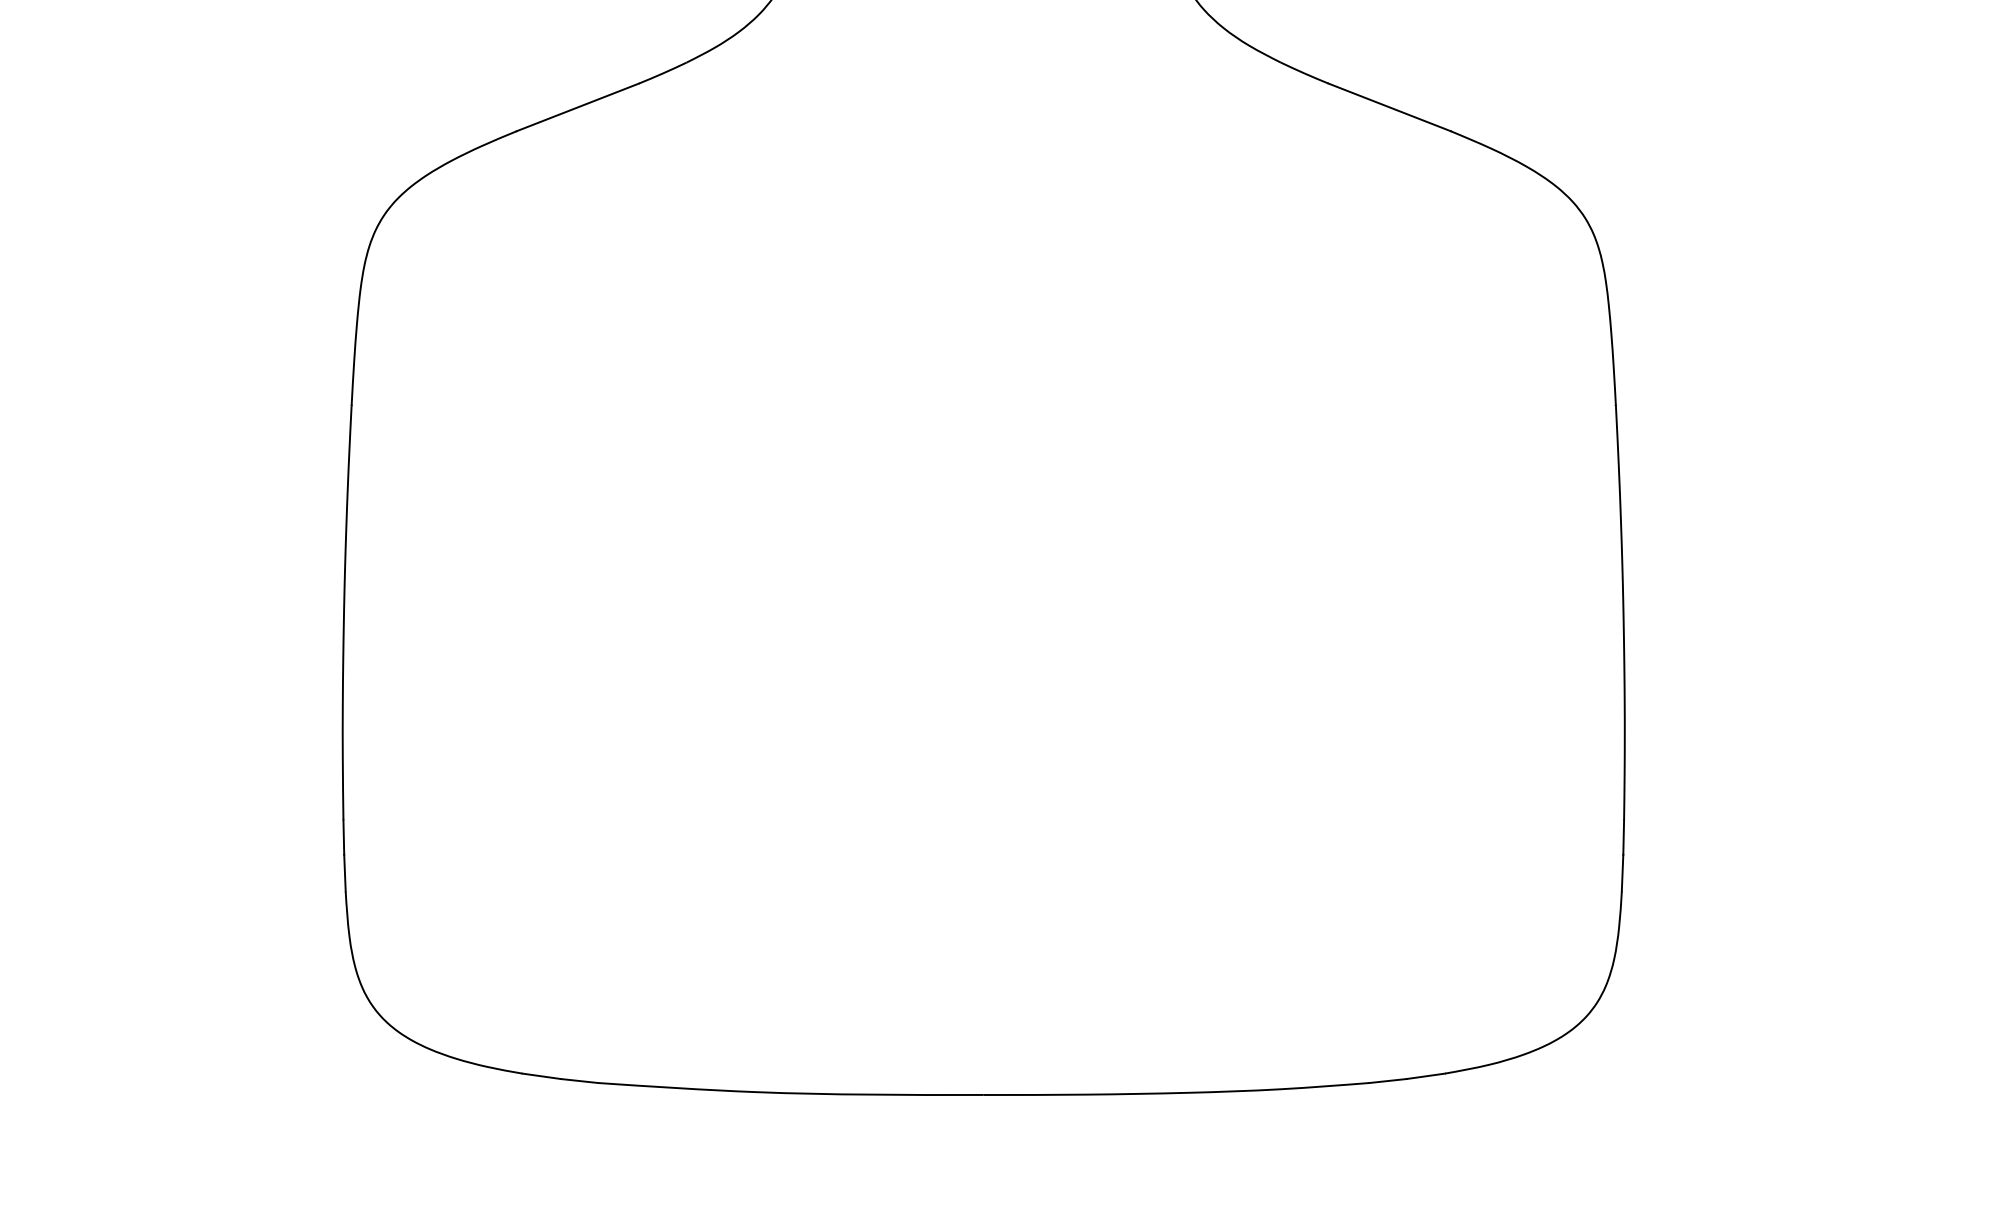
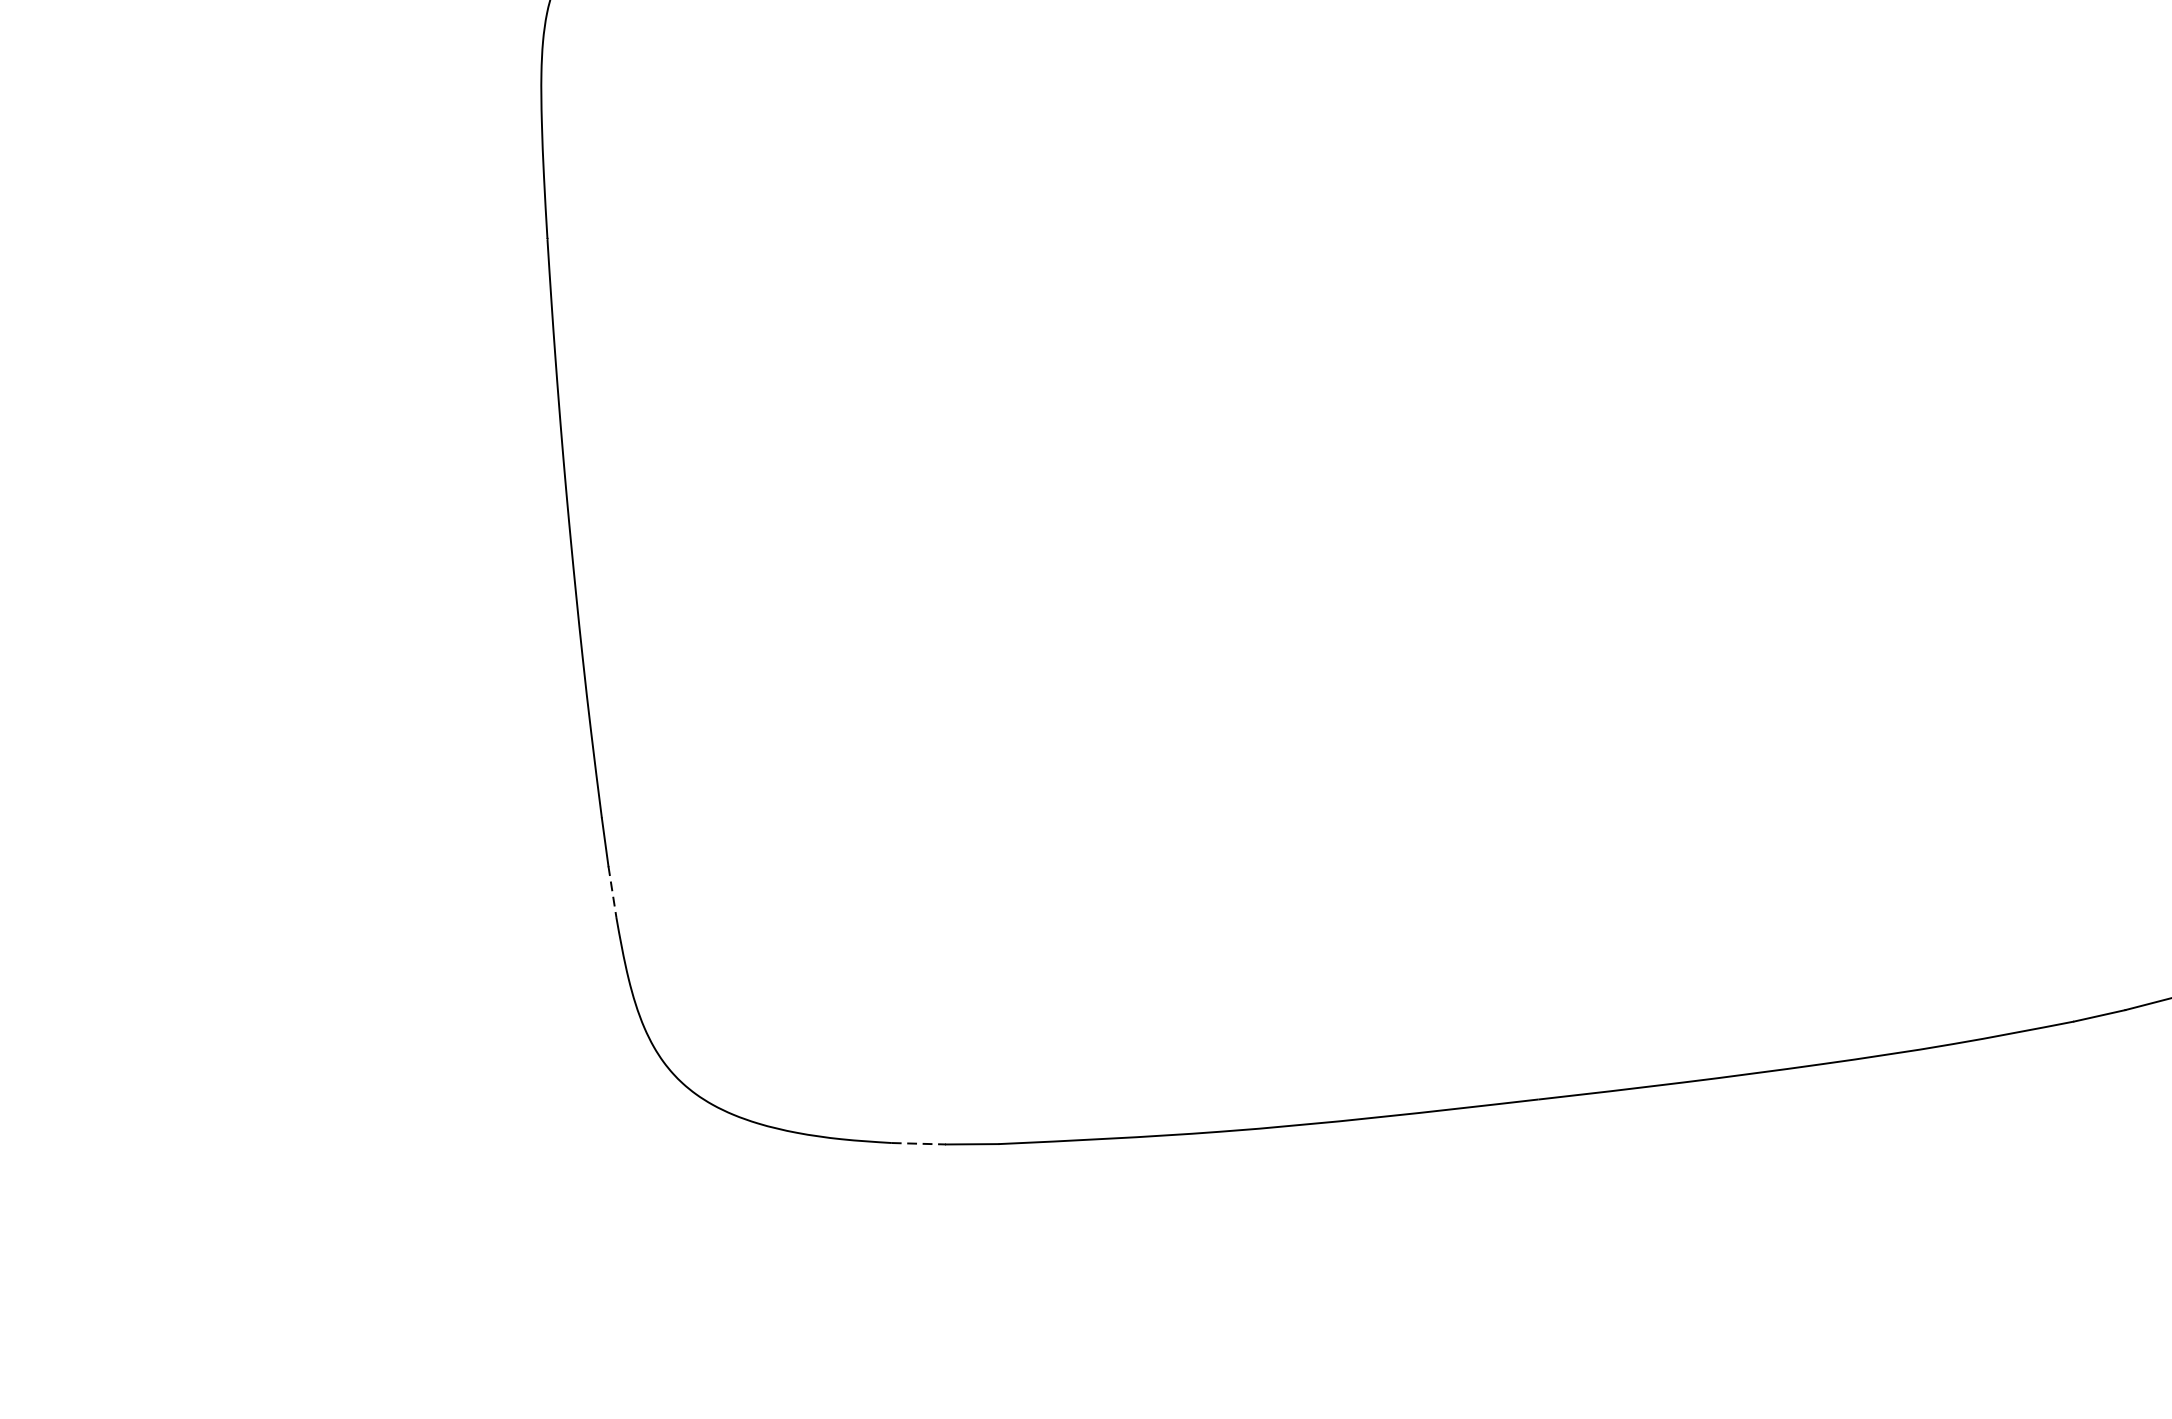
line: (344, 873) -> (611, 892), solid -> dashed
line: (542, 1076) -> (920, 1143), solid -> dashed

